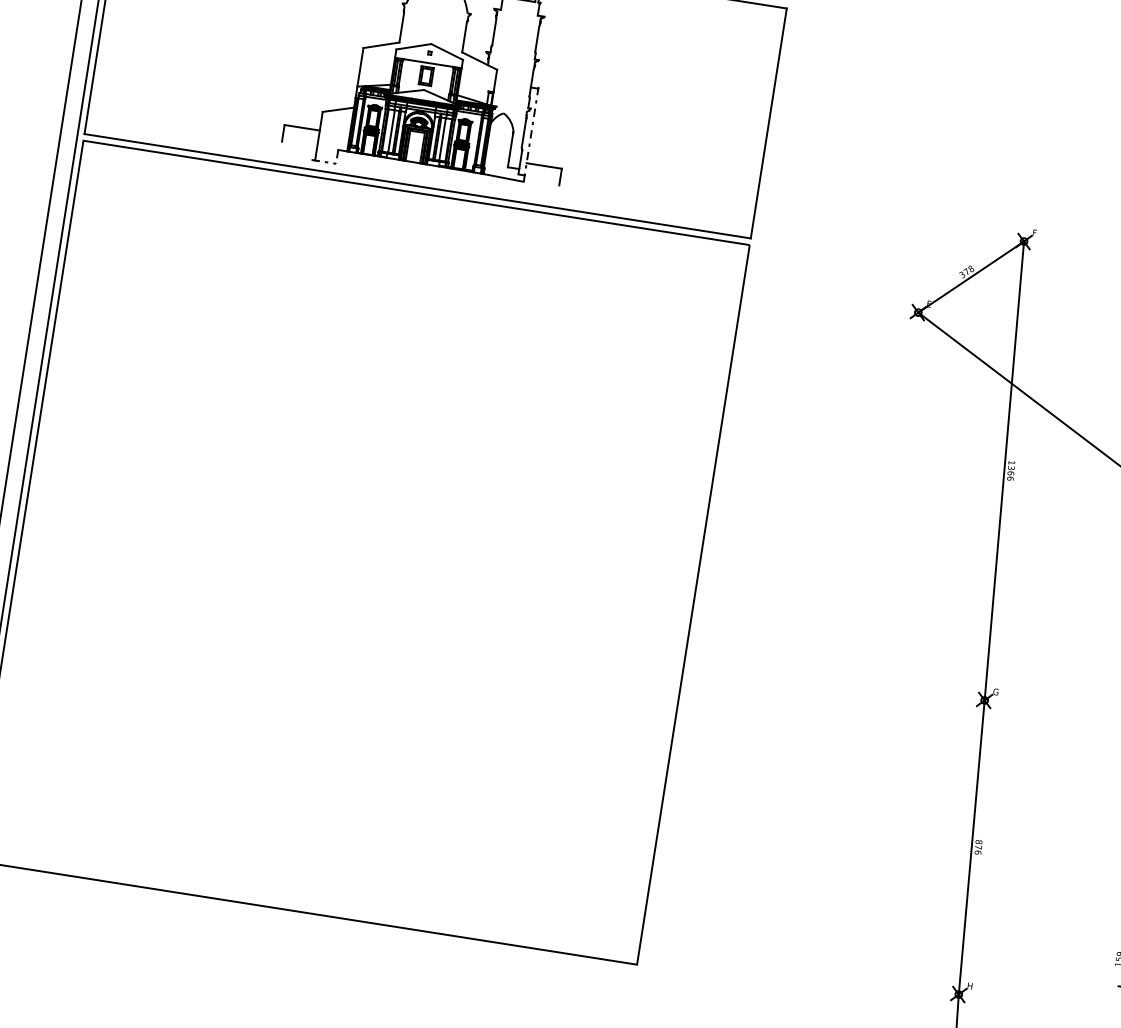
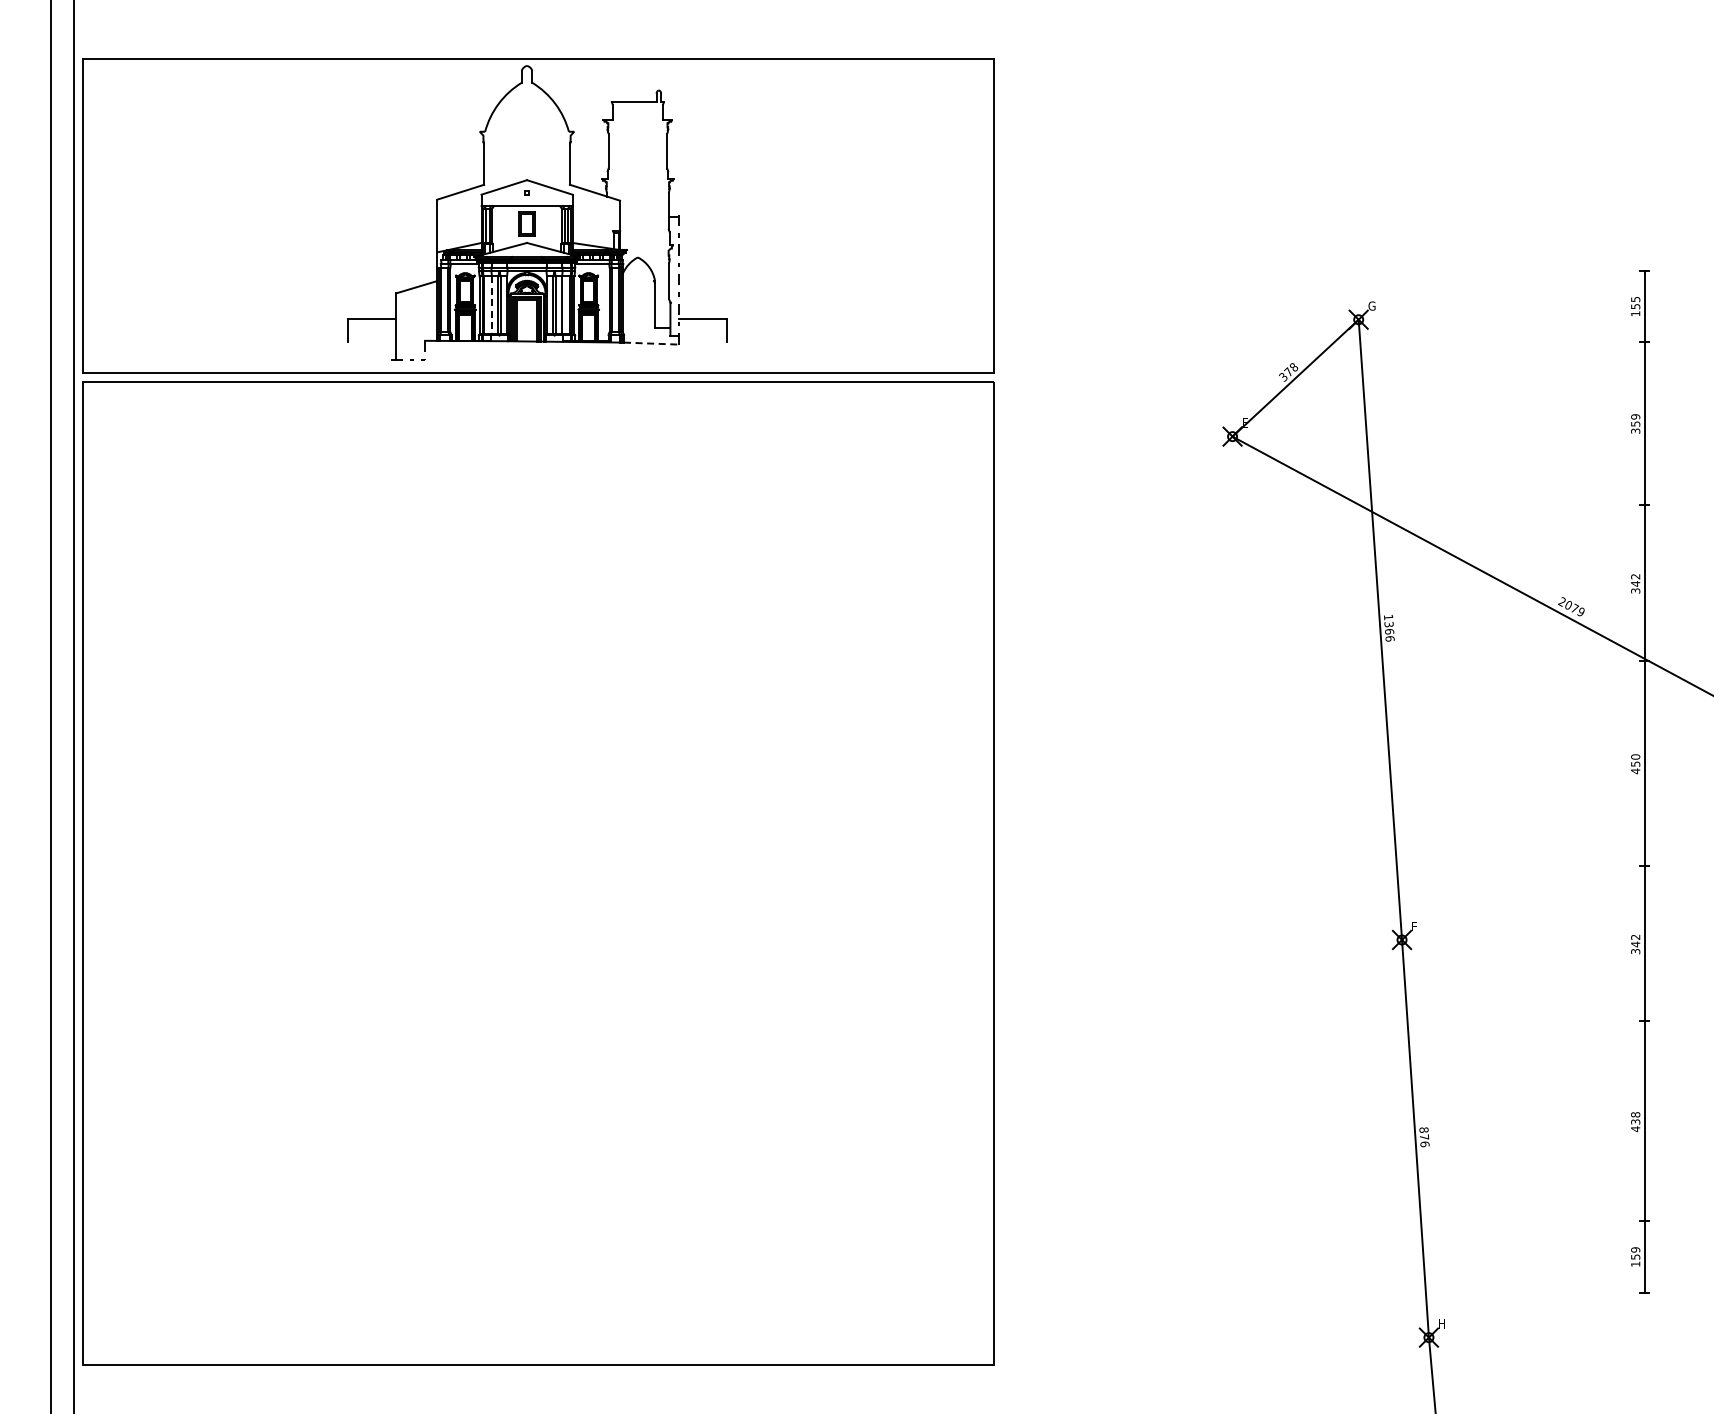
line: (391, 131) -> (492, 304), solid -> dashed
line: (503, 177) -> (651, 343), solid -> dashed
text: (1035, 232) -> (1371, 305), F -> G
text: (995, 691) -> (1414, 925), G -> F

